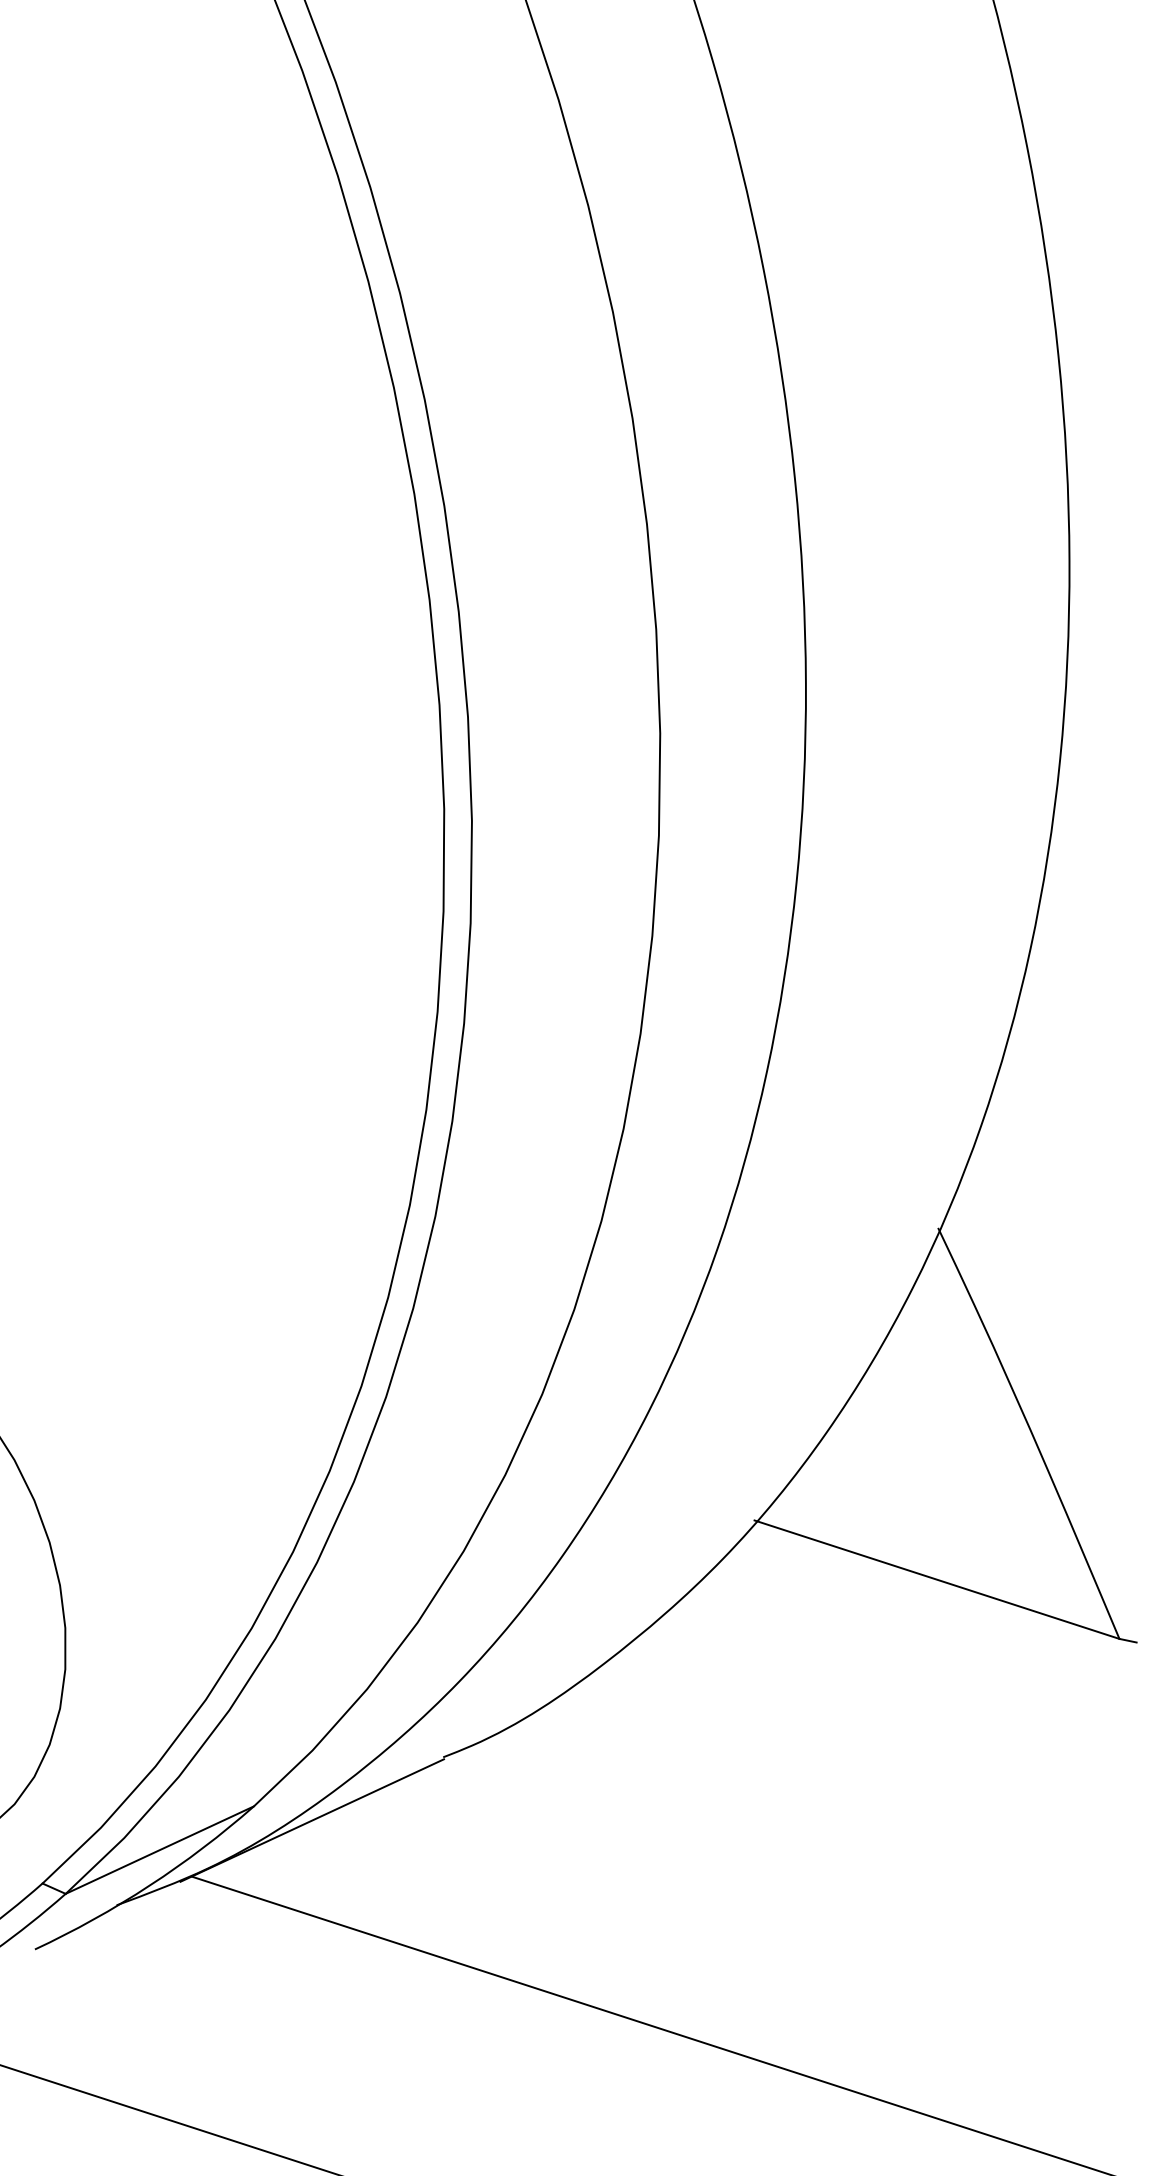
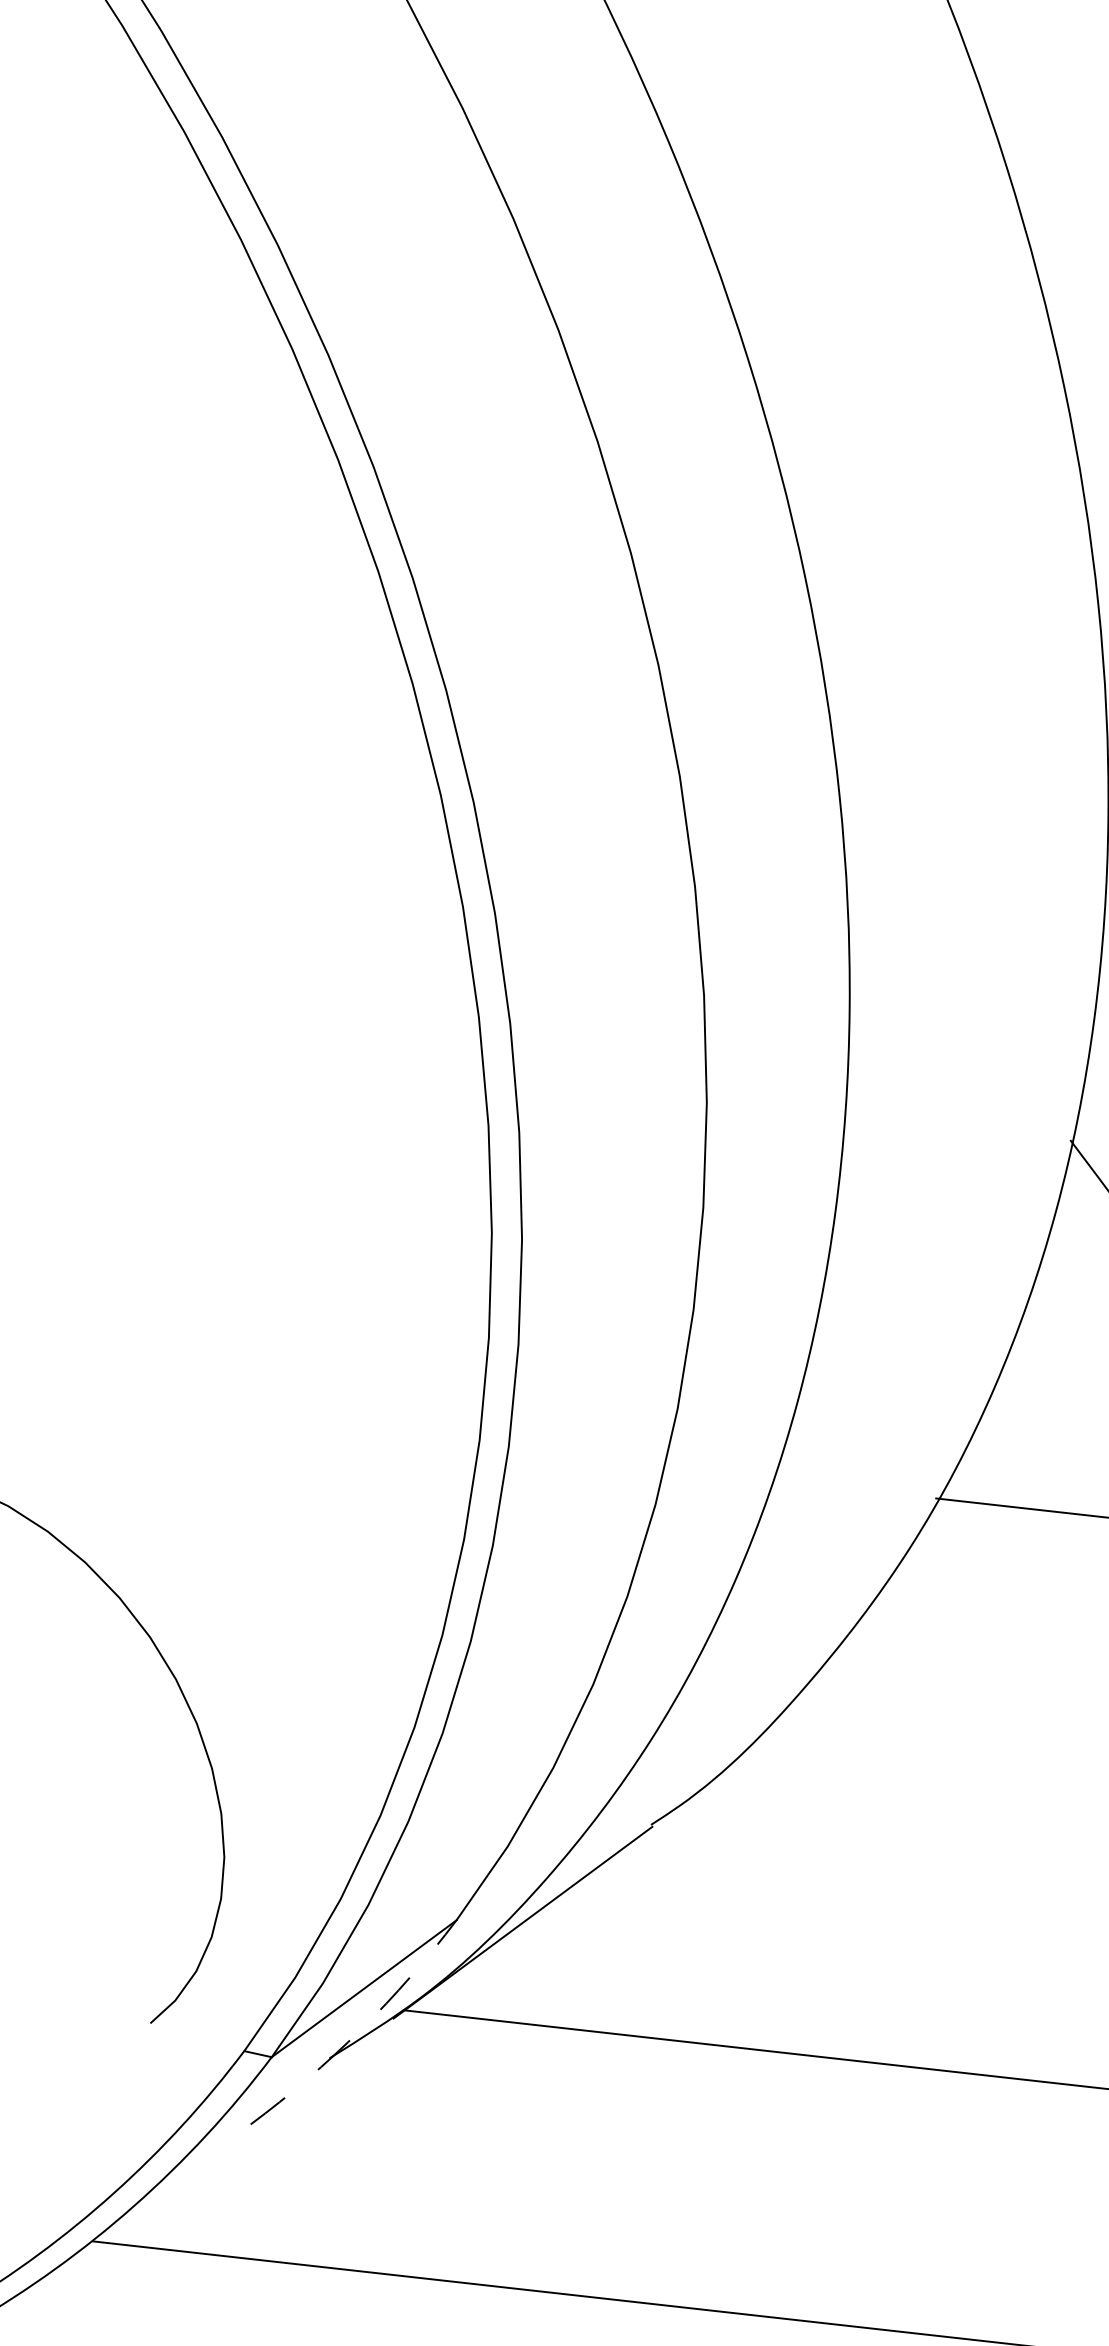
arc: (149, 1885) -> (360, 2029), solid -> dashed

